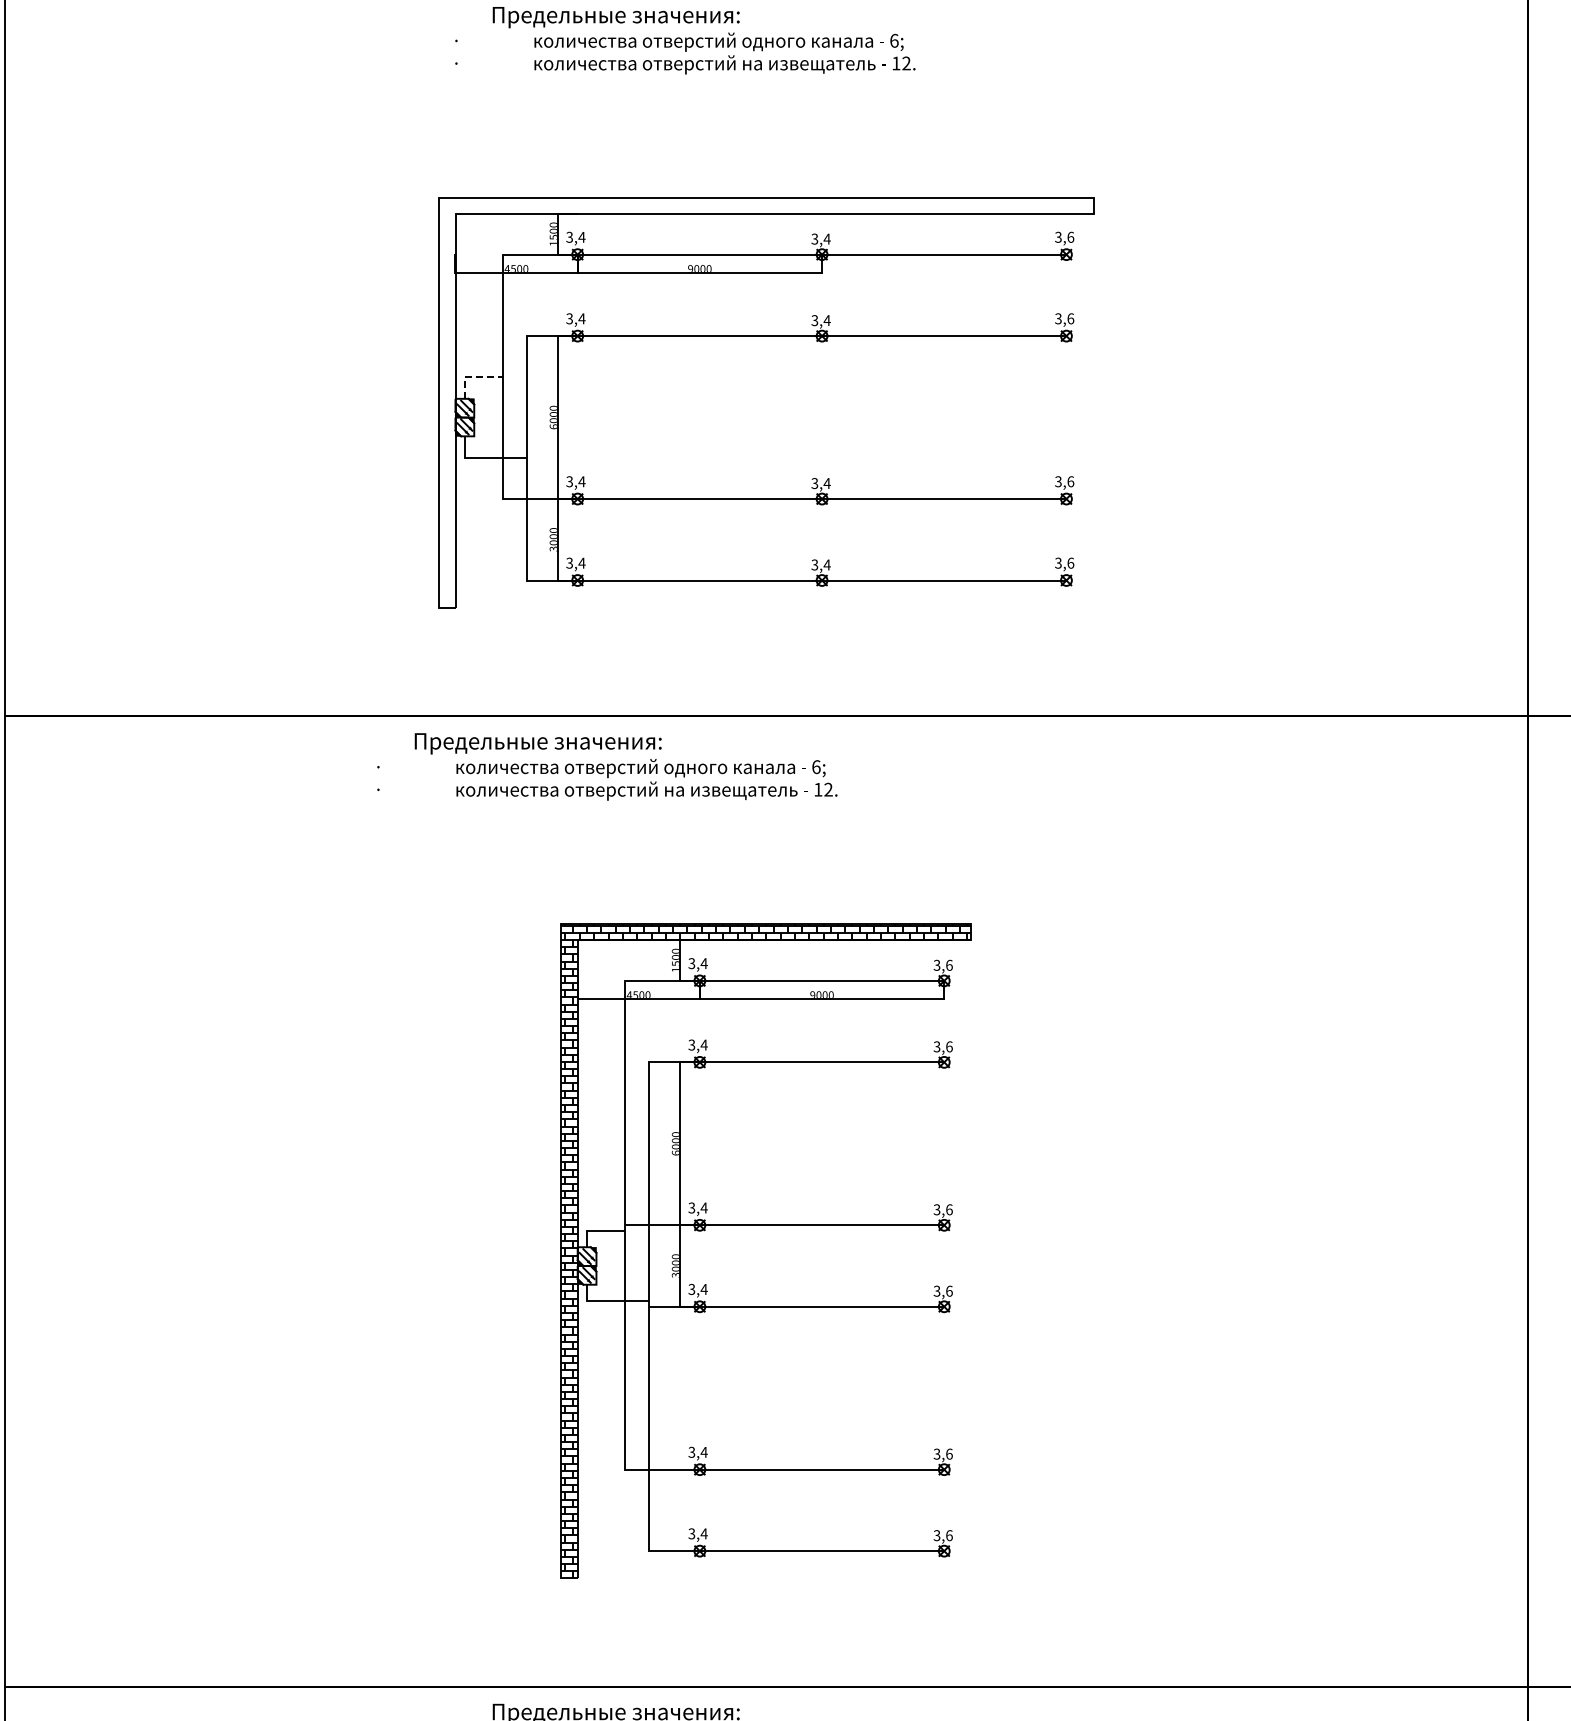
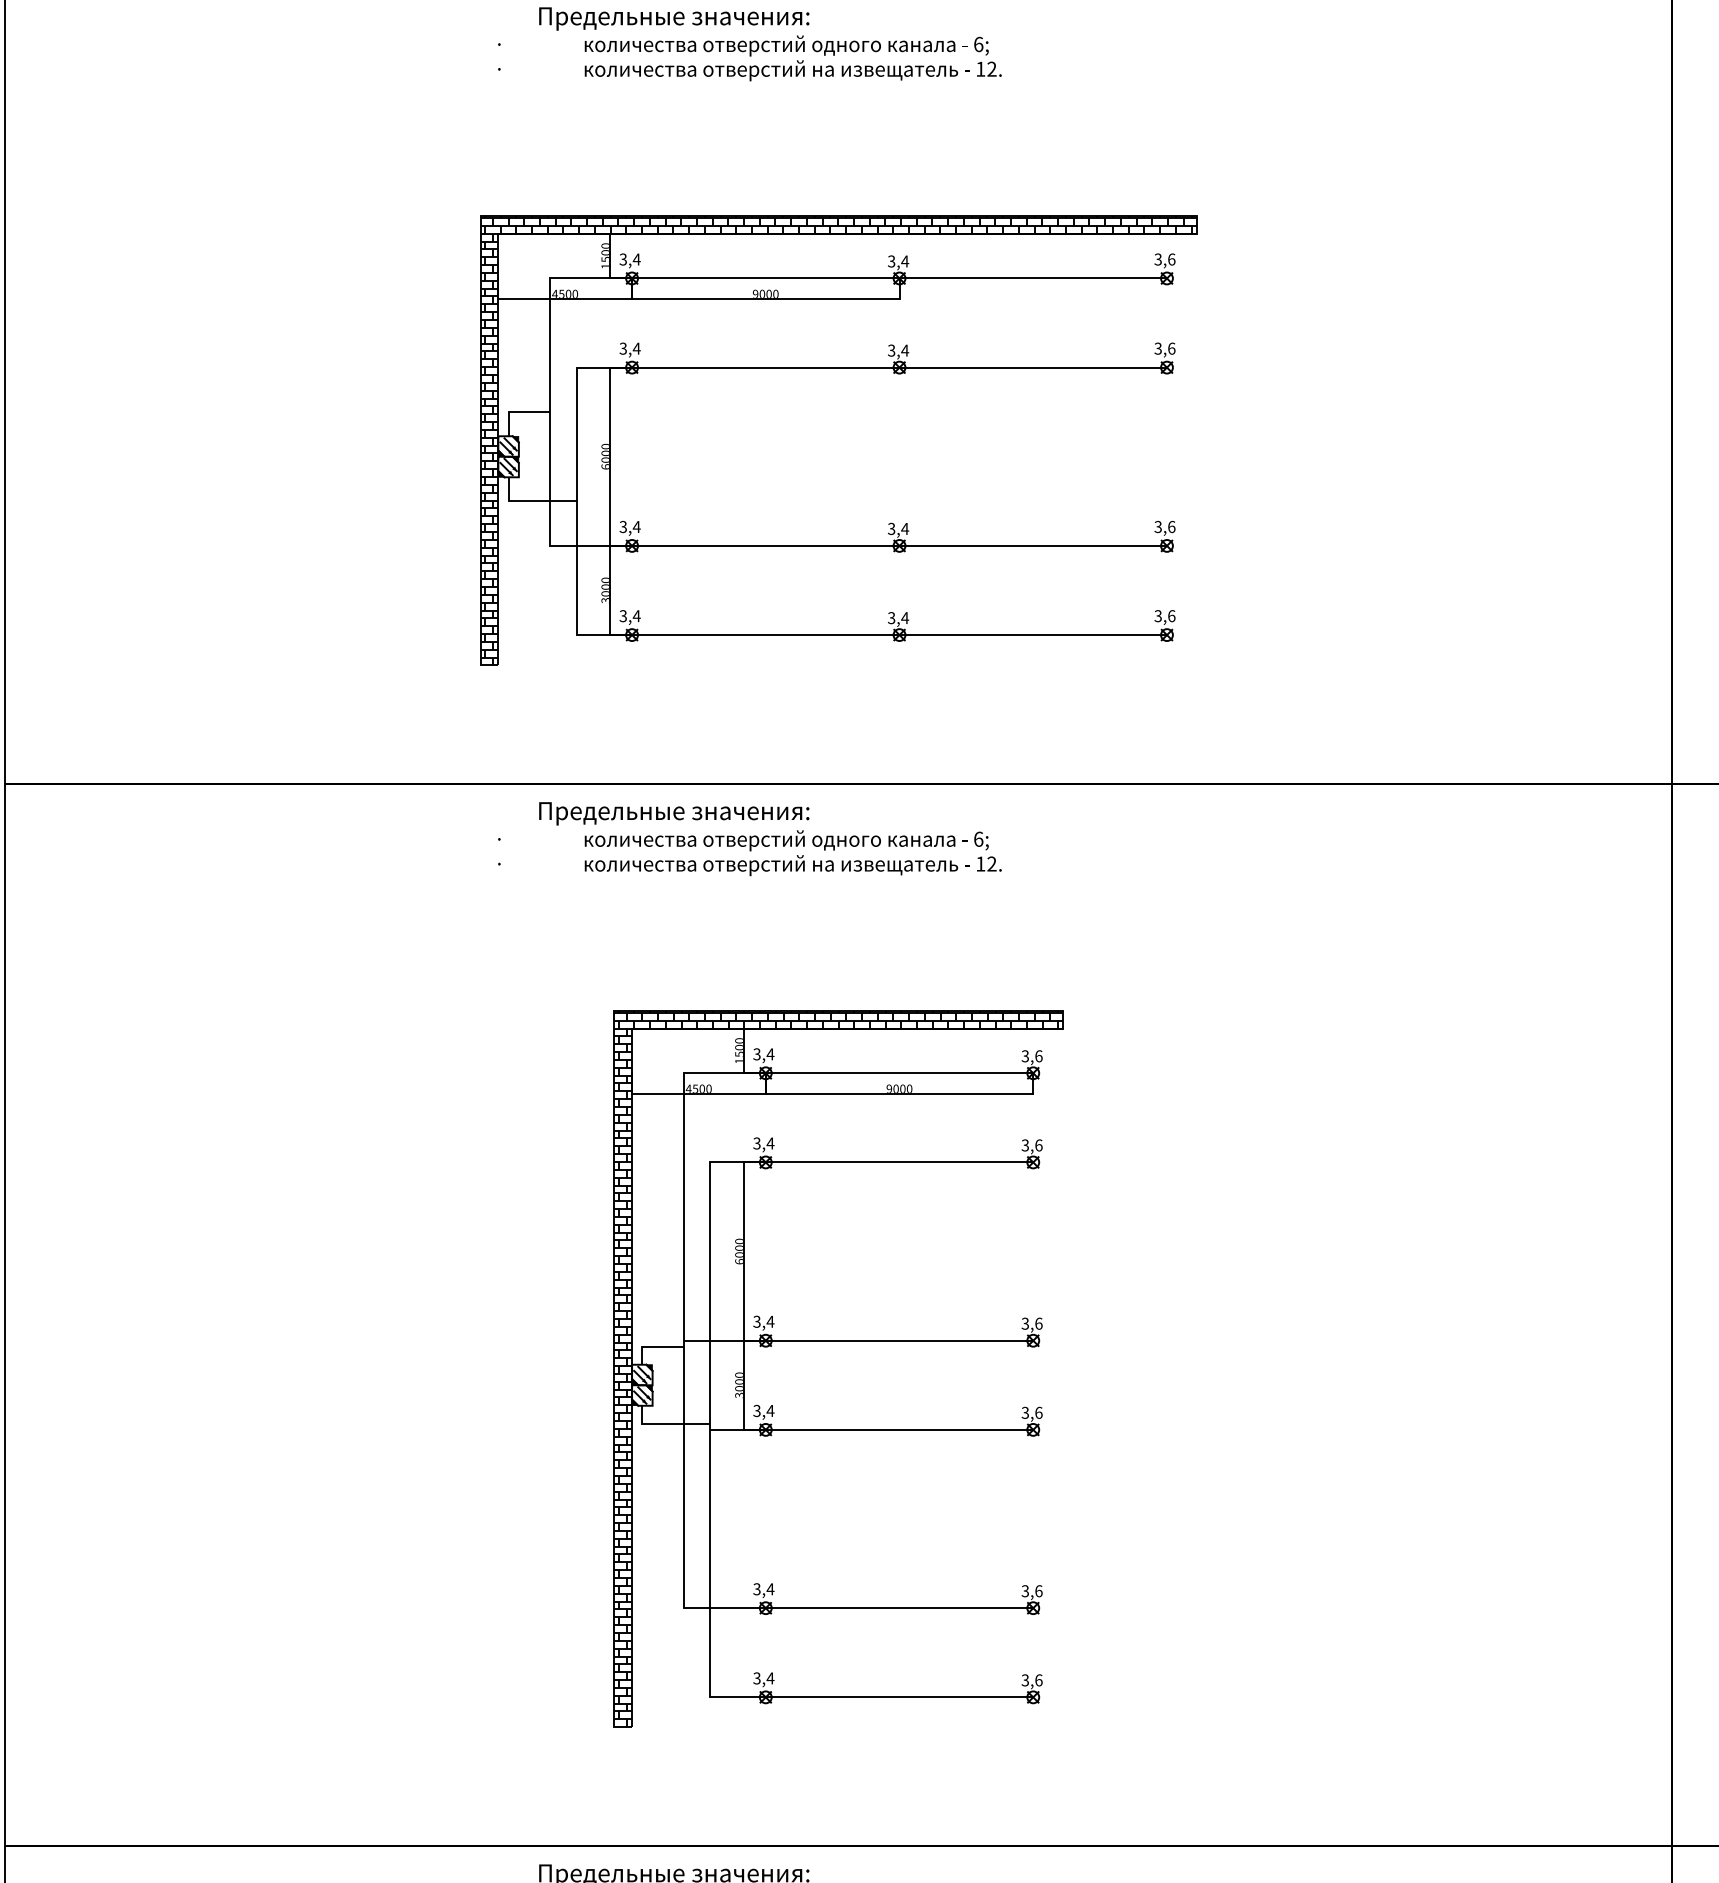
line: (472, 376) -> (516, 411), dashed -> solid
hatch: (766, 402) -> (838, 440), added
text: (607, 766) -> (750, 838), moved

